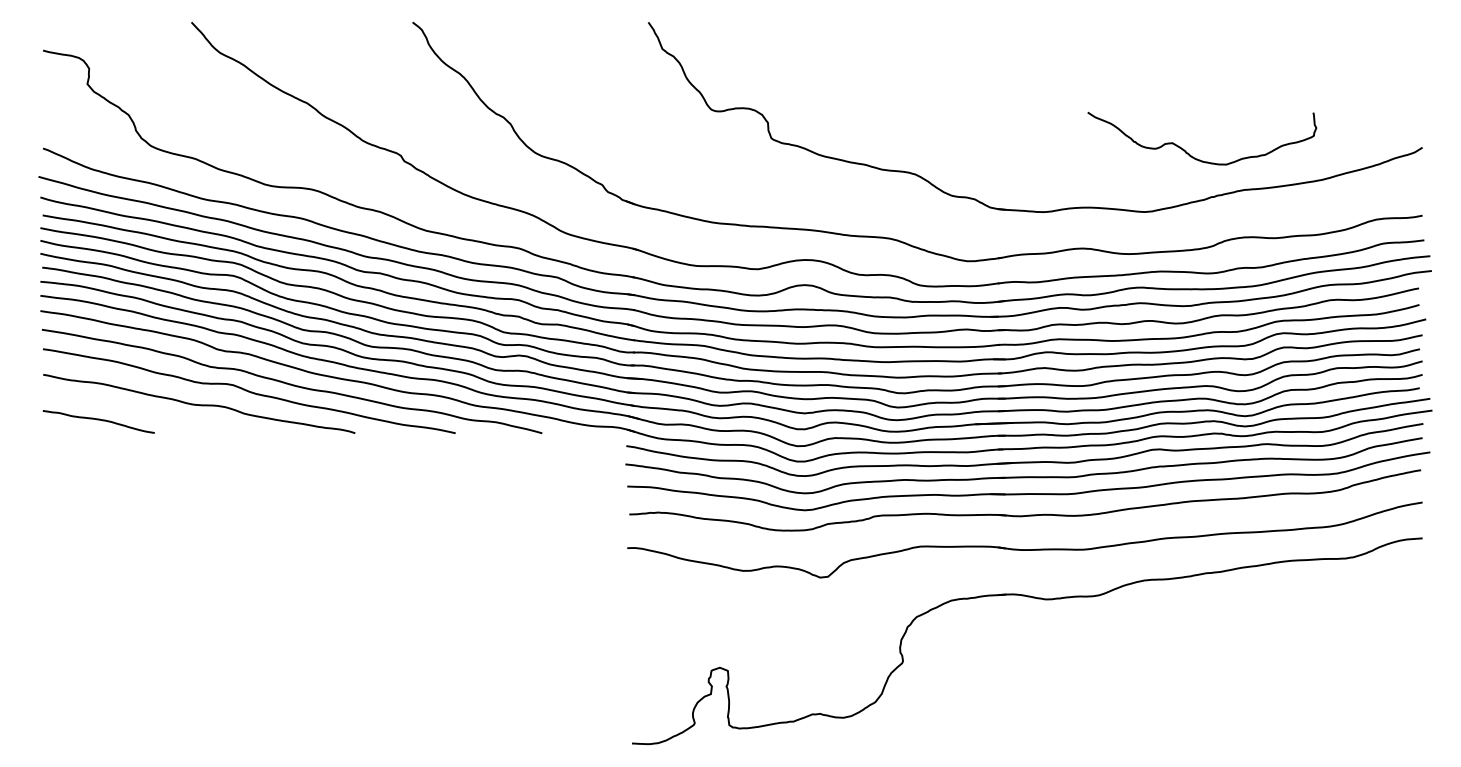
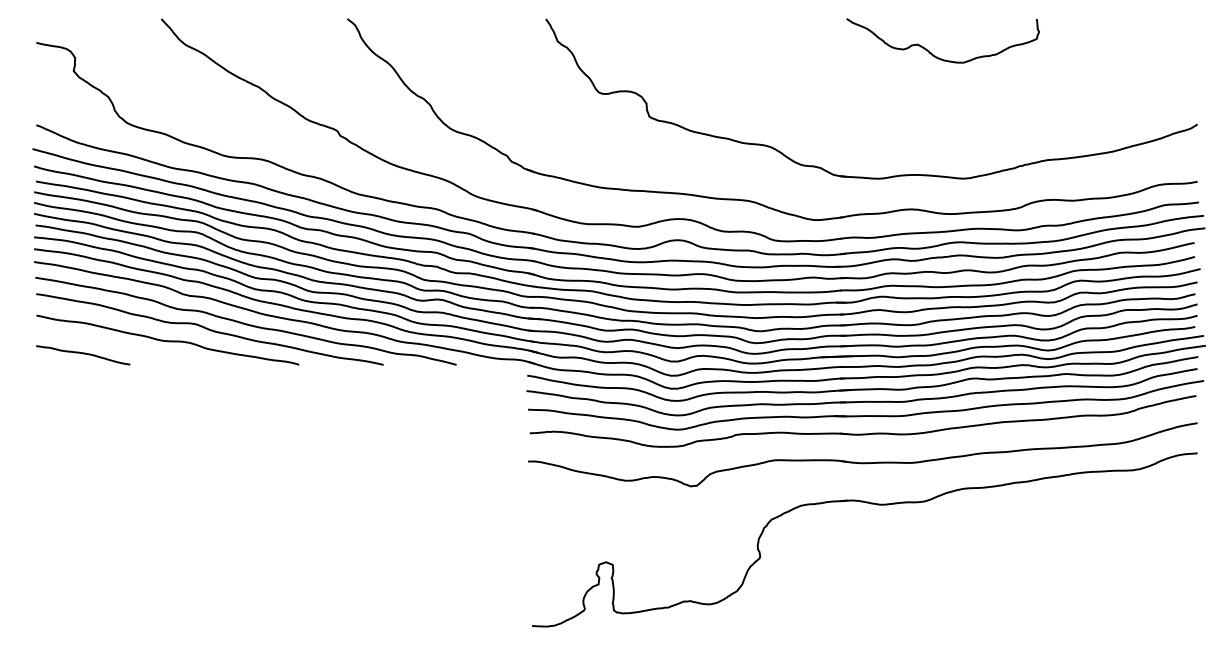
curve: (1188, 152) -> (931, 52), moved

